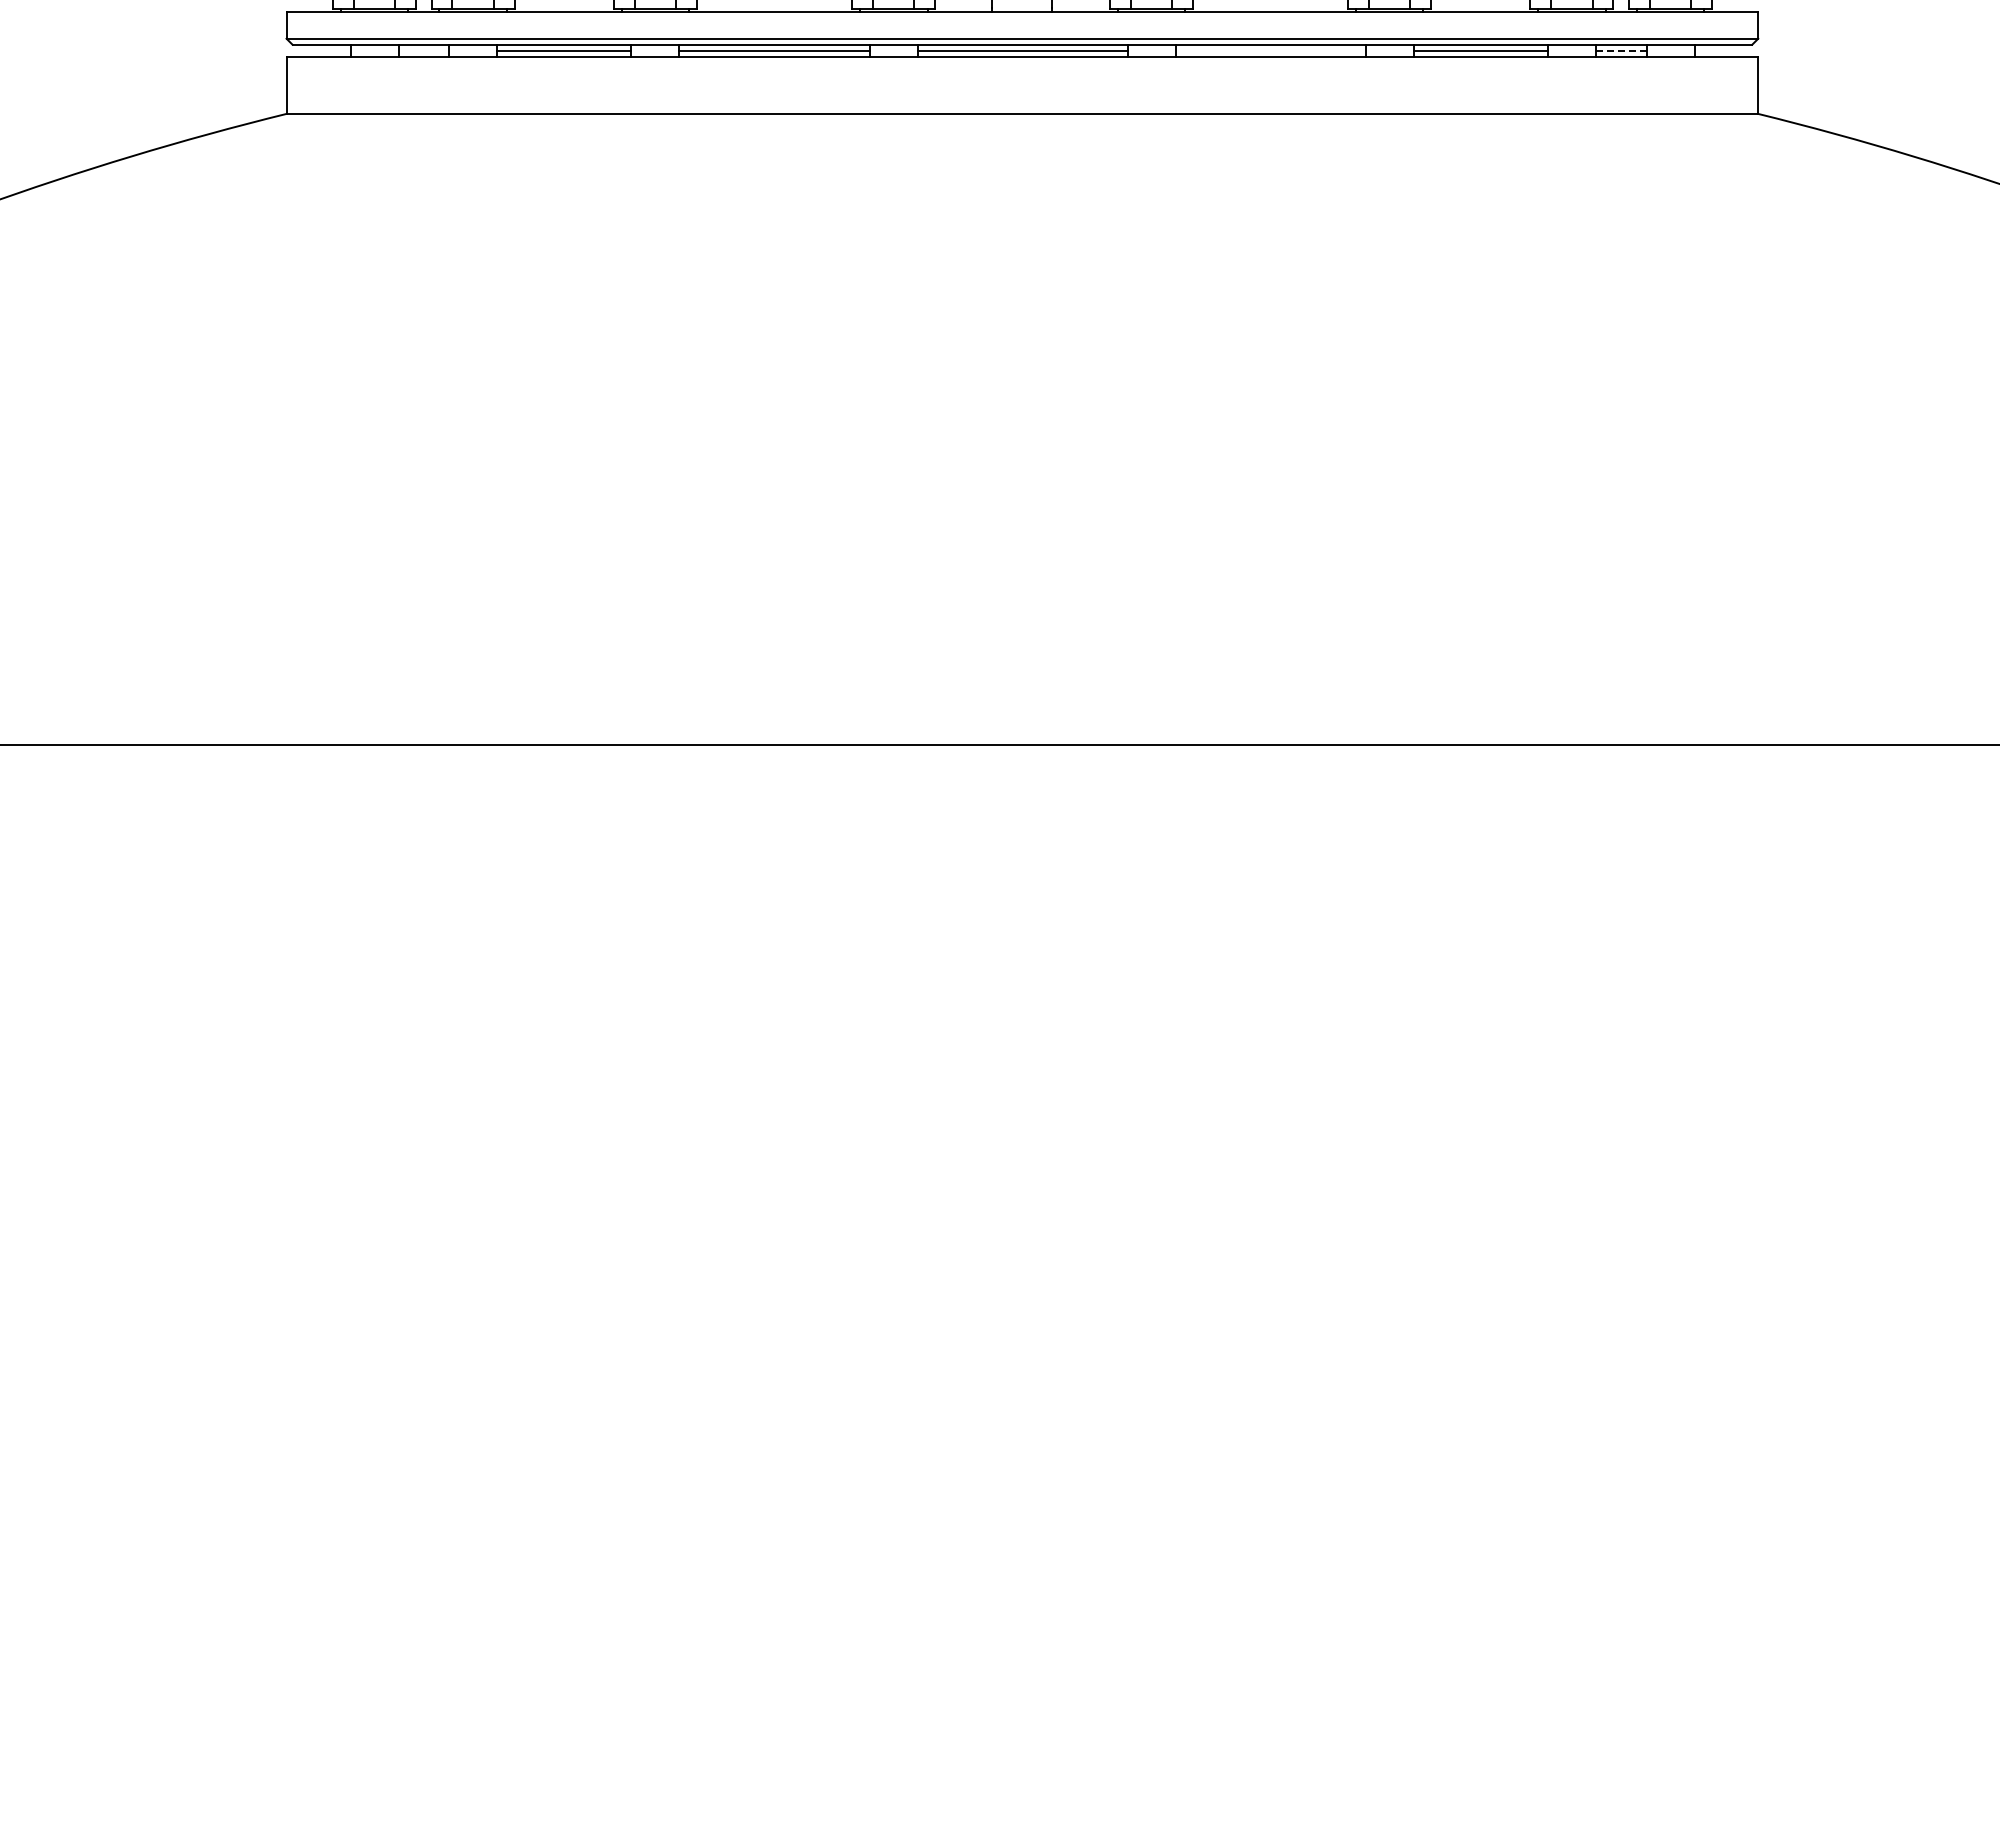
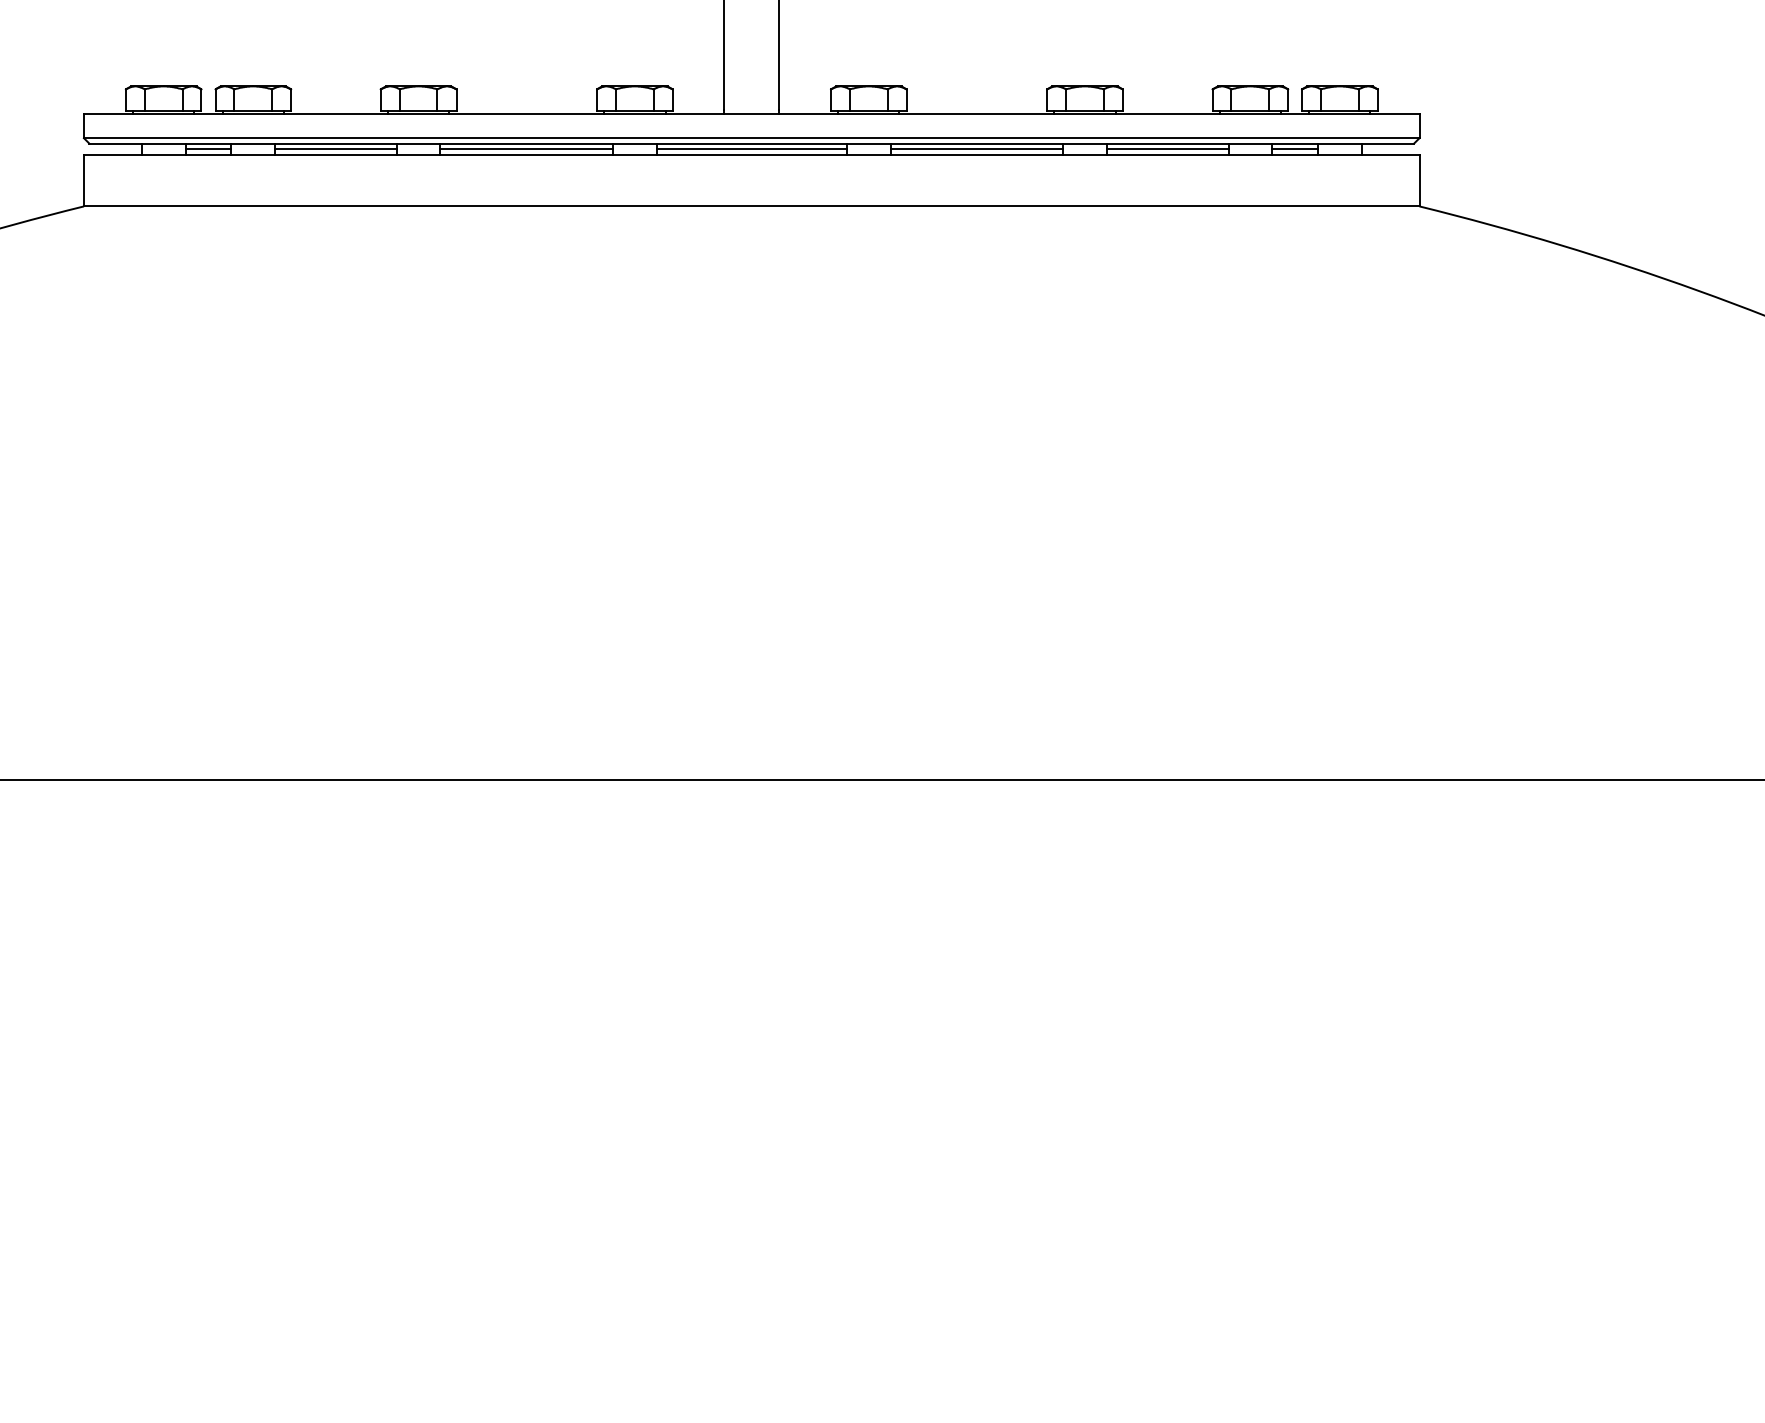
line: (423, 50) -> (208, 148), added
line: (1270, 50) -> (976, 148), added
line: (1621, 50) -> (1295, 148), dashed -> solid

